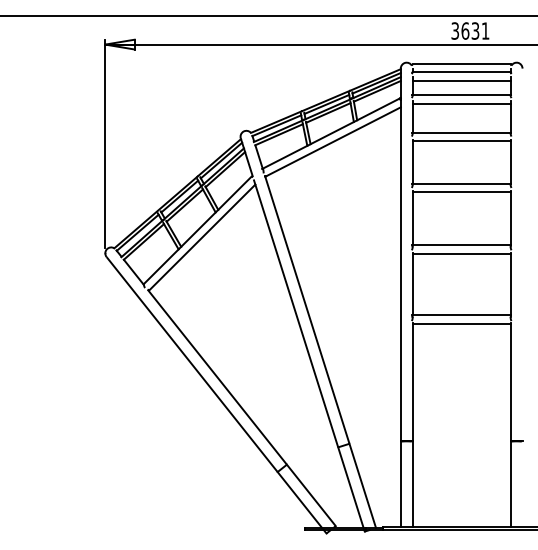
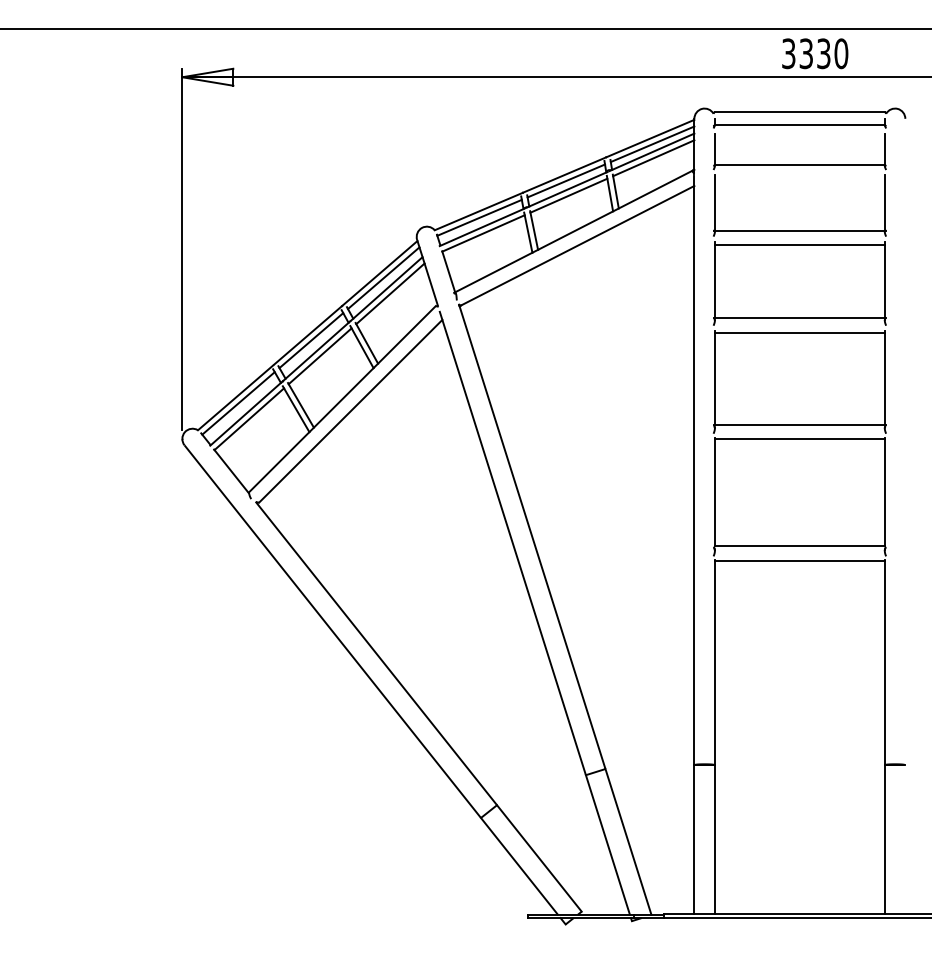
text: (475, 30) -> (823, 52), 3631 -> 3330
line: (461, 80) -> (799, 139), removed
line: (461, 103) -> (799, 179), removed

